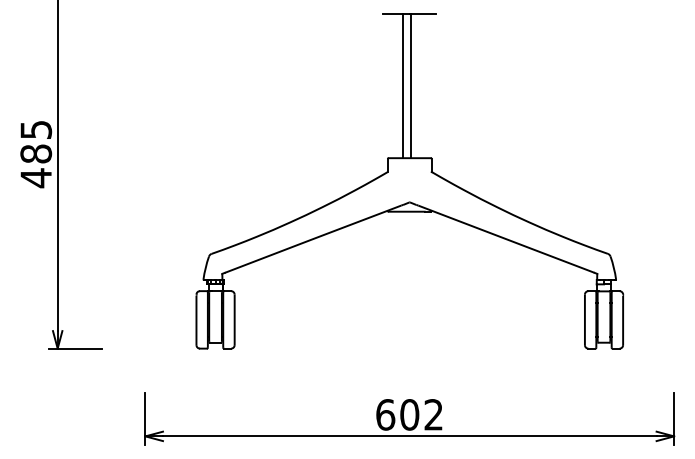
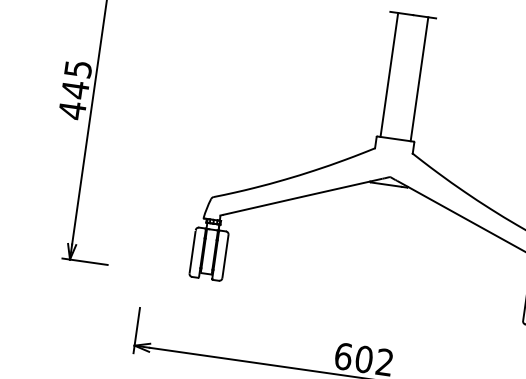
line: (403, 85) -> (419, 78), moved
line: (411, 85) -> (389, 74), moved
text: (36, 154) -> (75, 90), 485 -> 445

